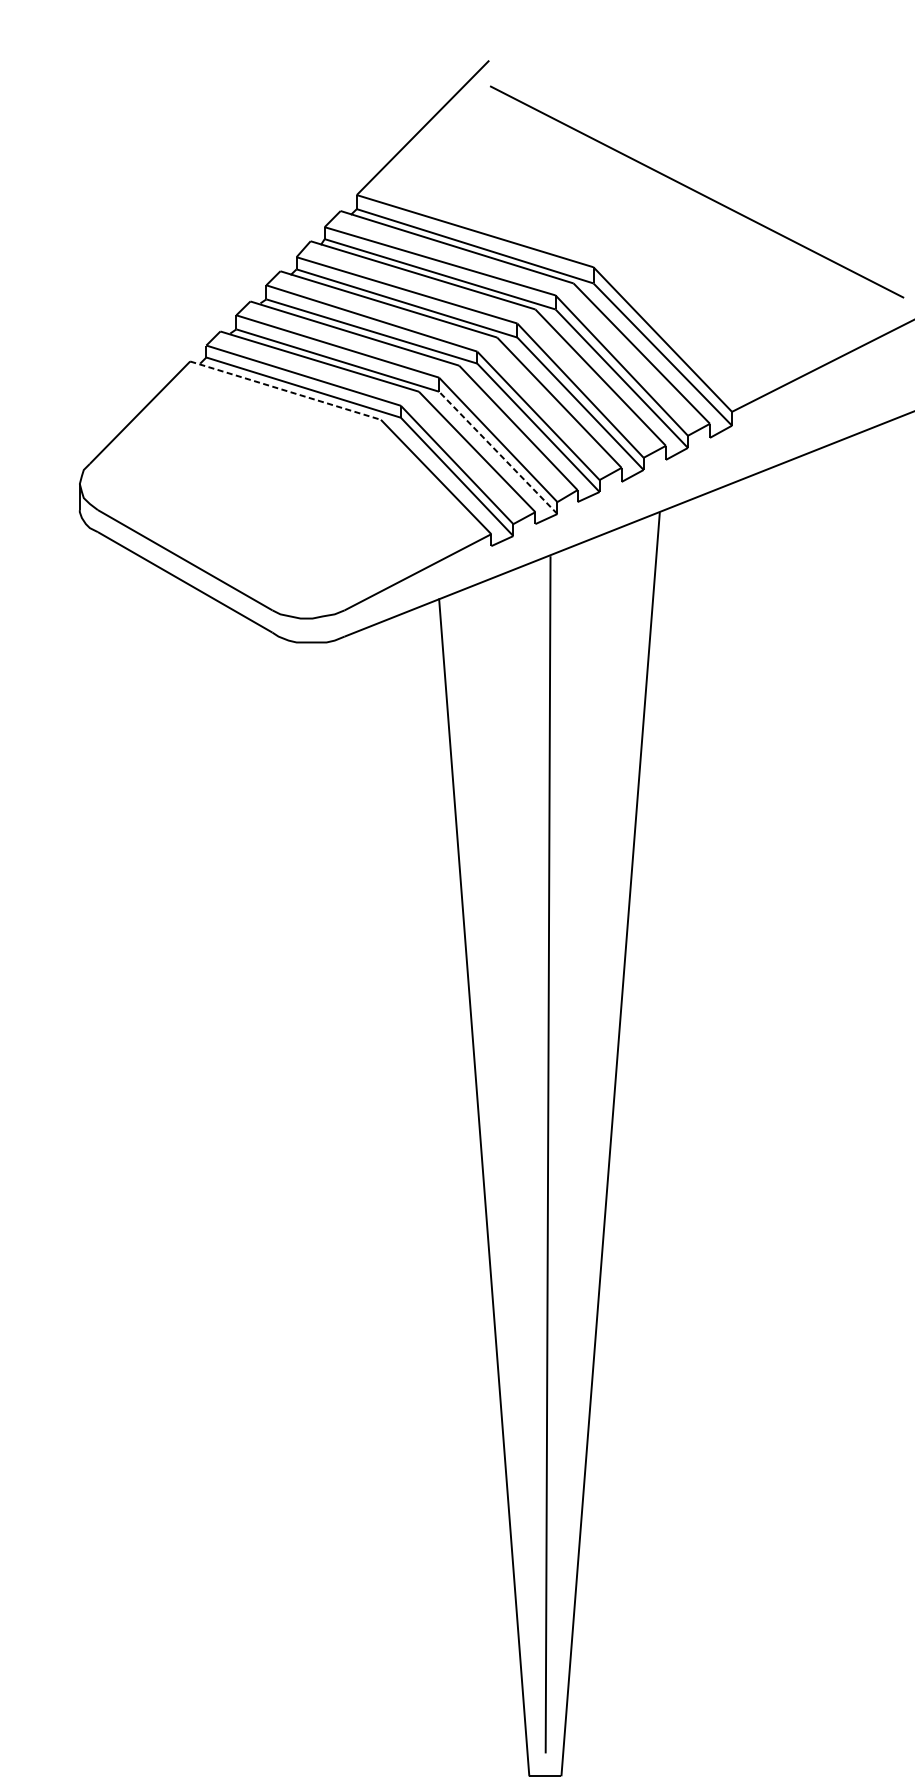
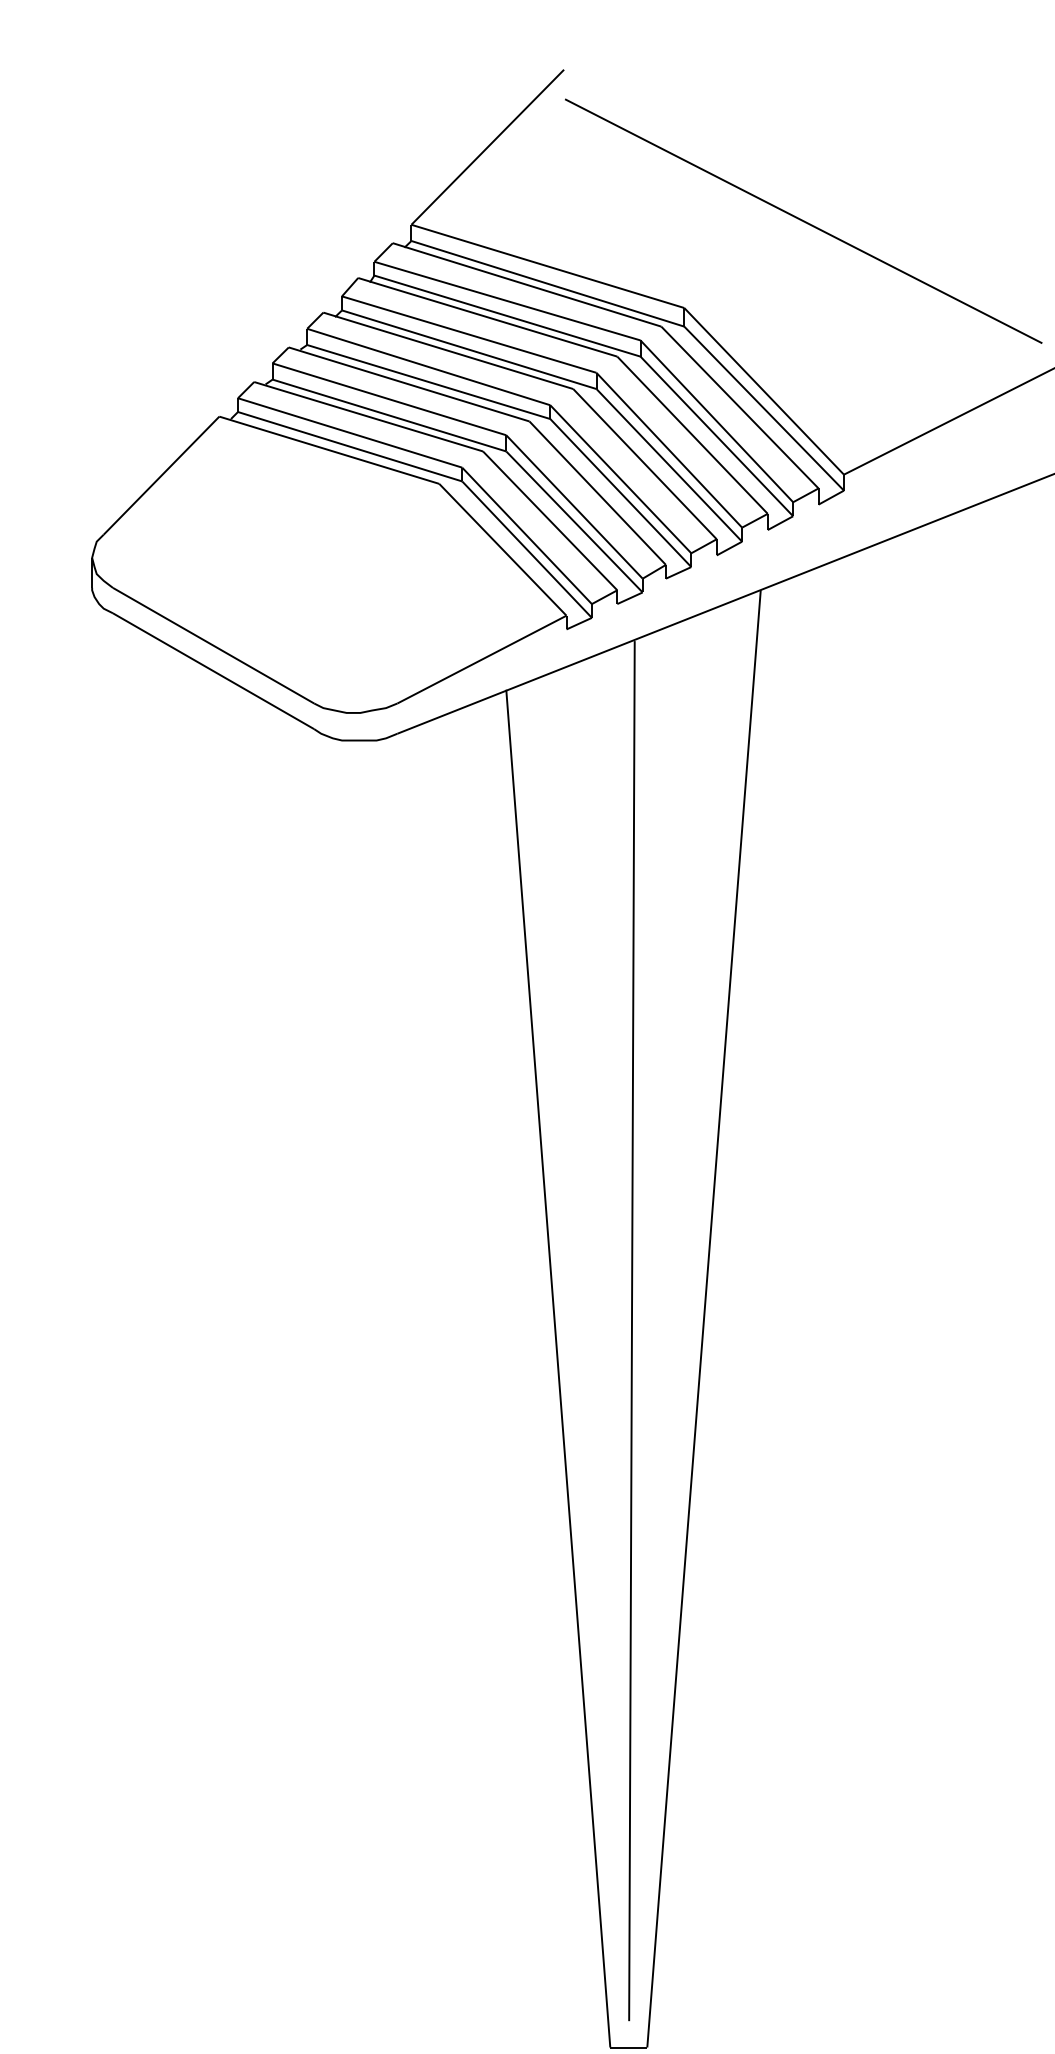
line: (285, 390) -> (329, 450), dashed -> solid
line: (498, 452) -> (574, 521), dashed -> solid

